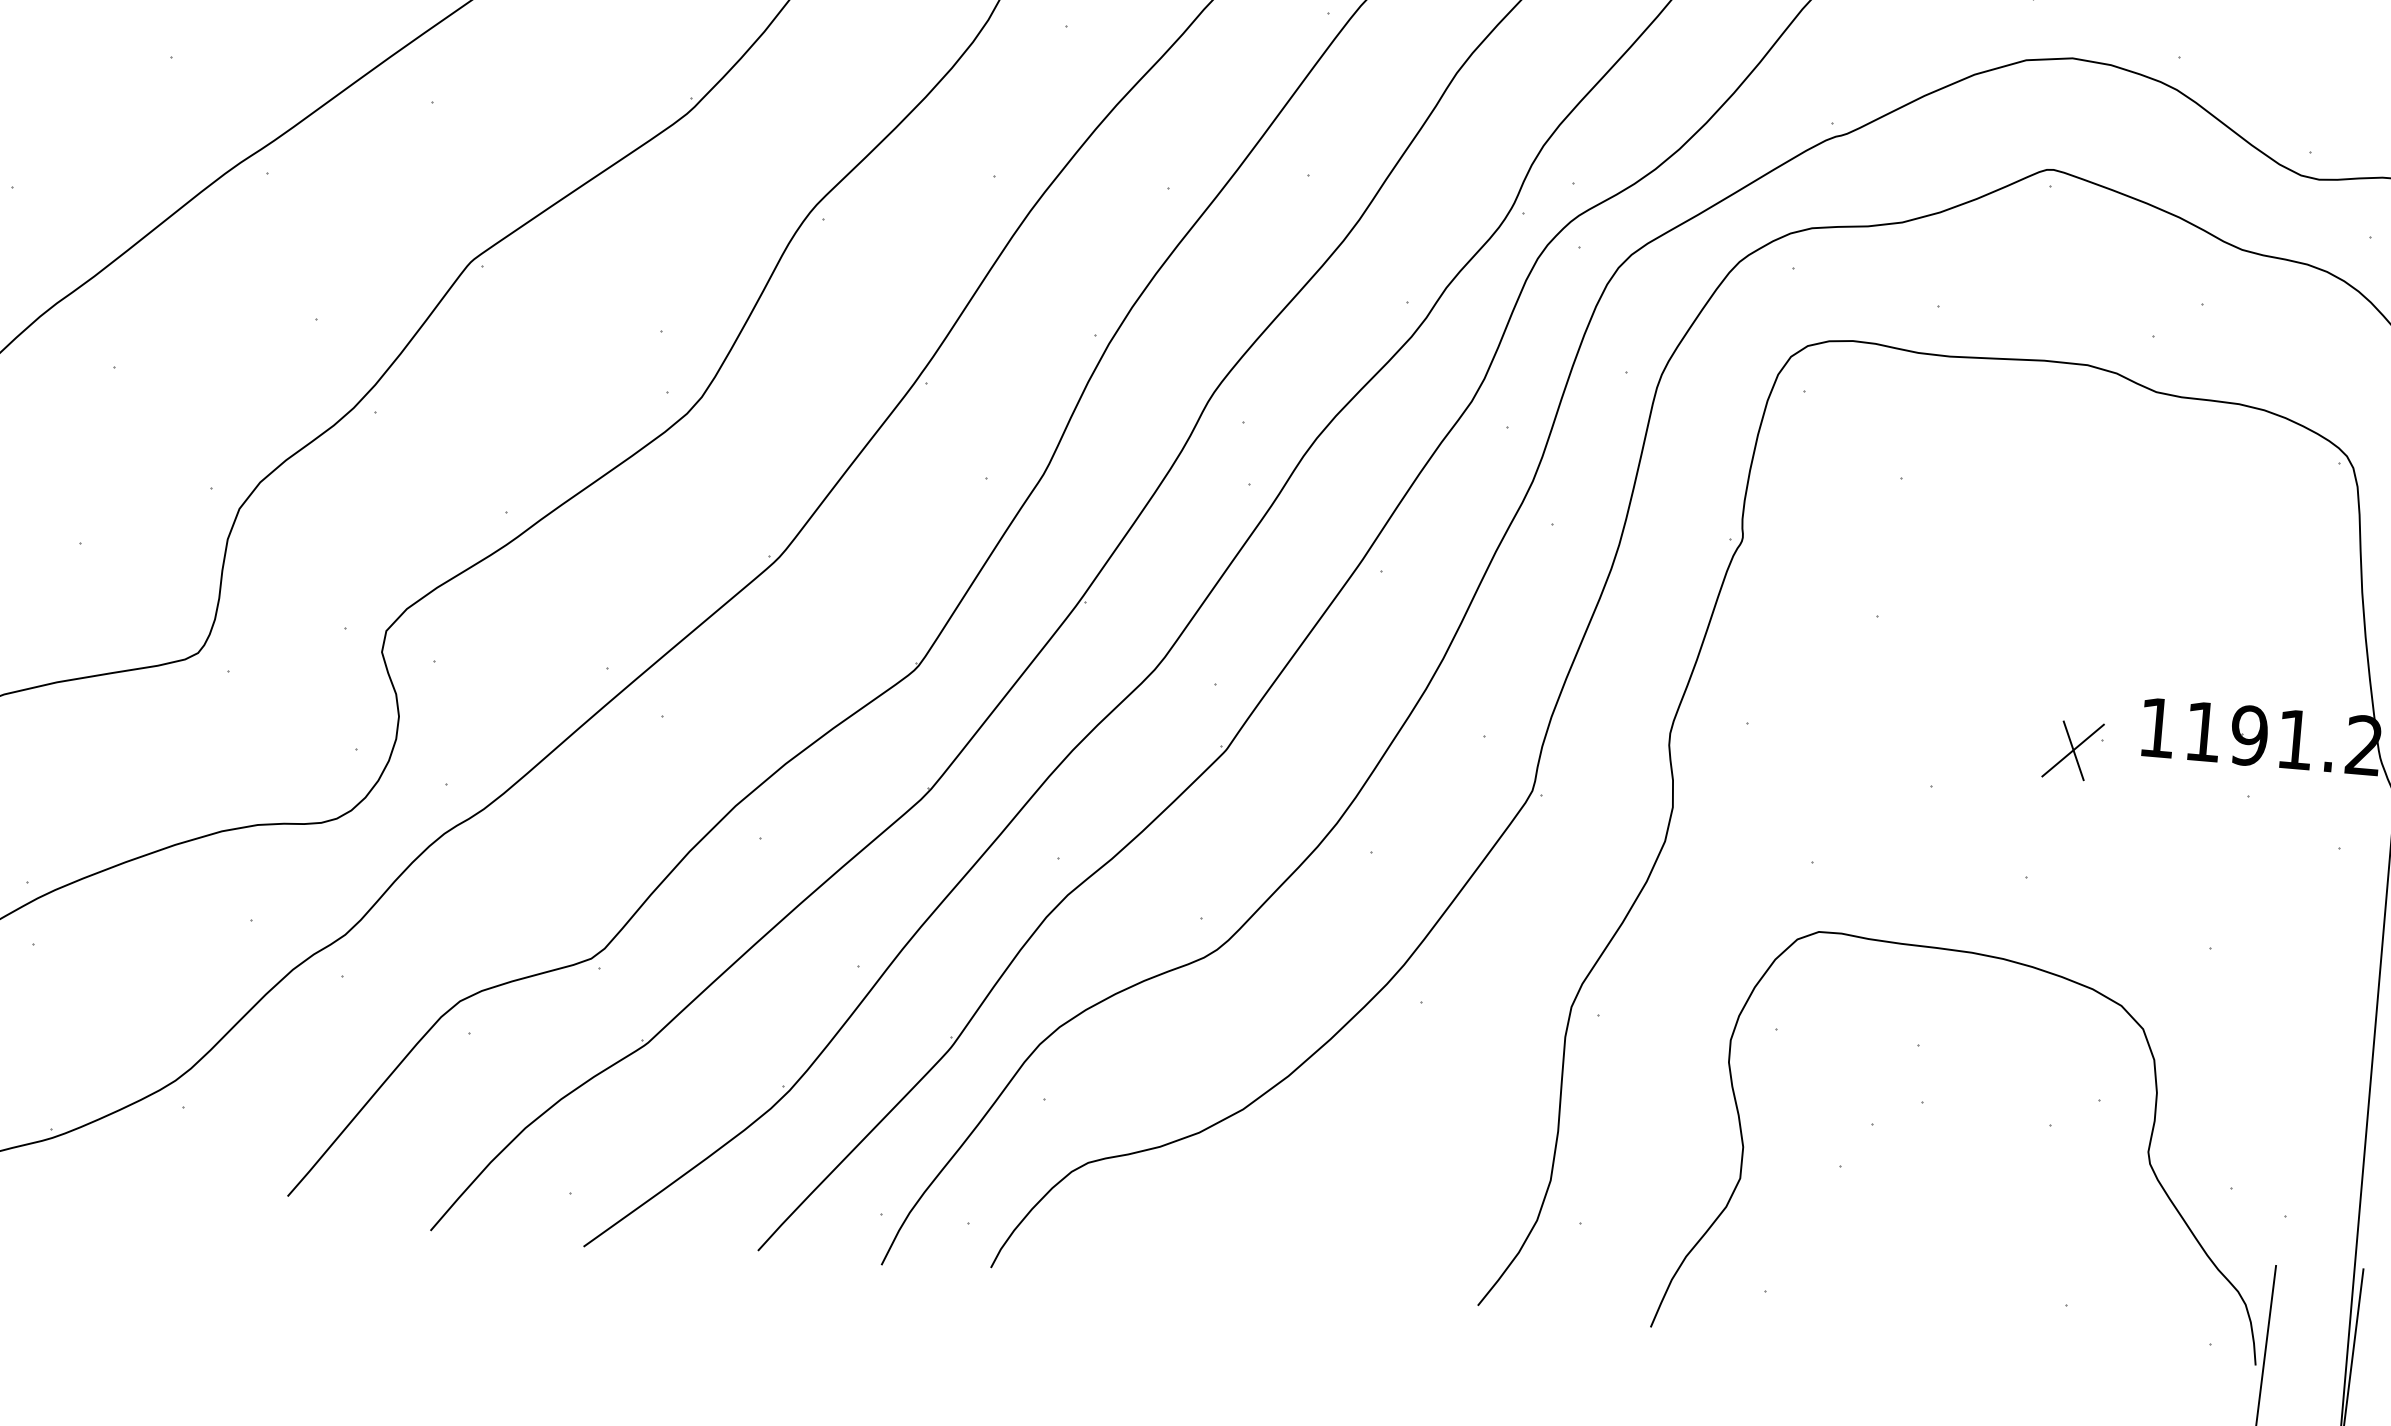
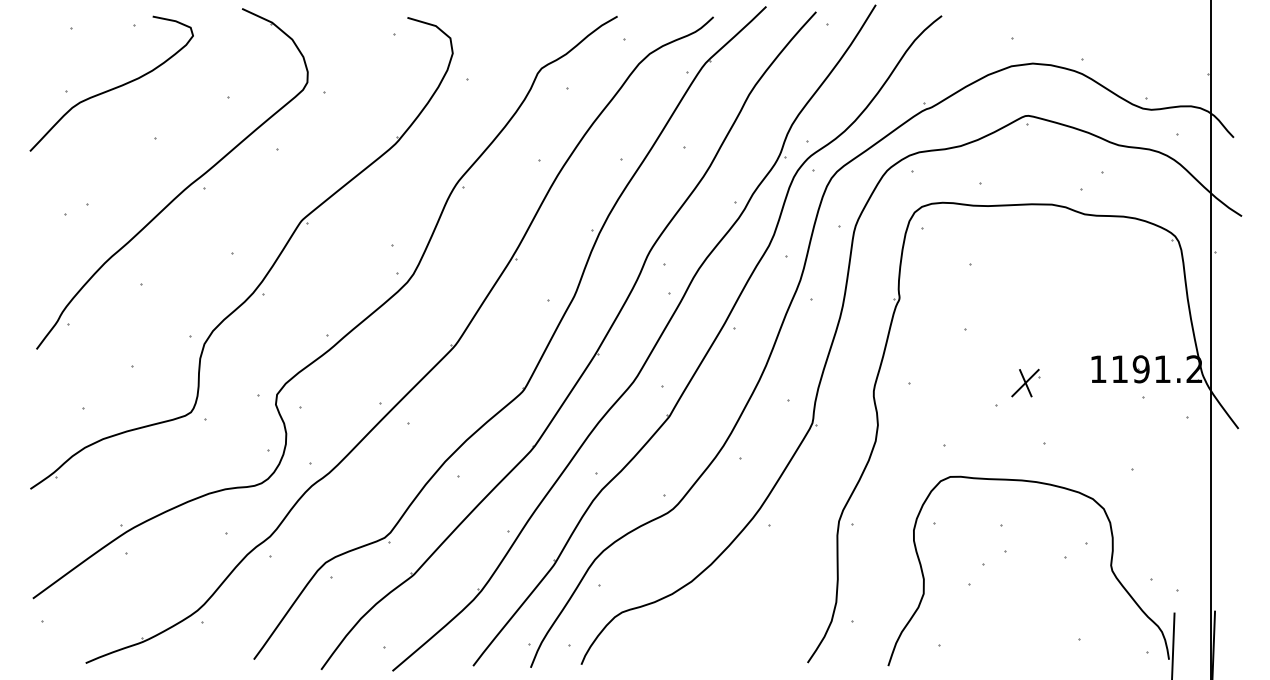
part: (2073, 749) -> (1025, 382), moved

